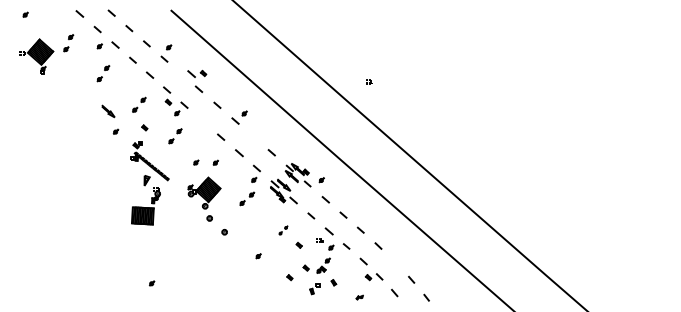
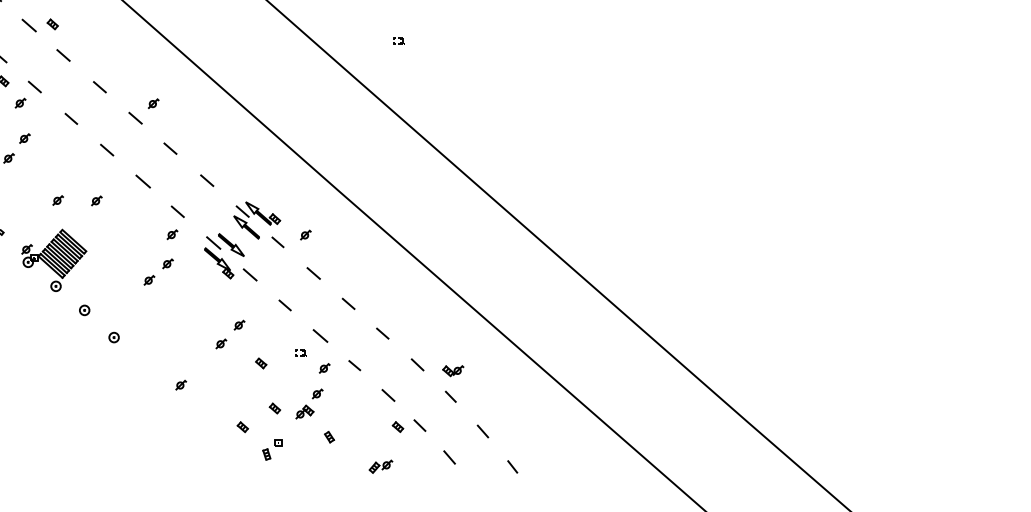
part: (197, 73) -> (40, 24), moved
line: (202, 120) -> (70, 117), added
line: (253, 136) -> (171, 148), added
part: (204, 192) -> (54, 259), moved
part: (283, 230) -> (230, 334), size x1.67
part: (396, 255) -> (453, 383), added
part: (314, 289) -> (271, 450), moved
part: (359, 297) -> (380, 466), size x1.67

